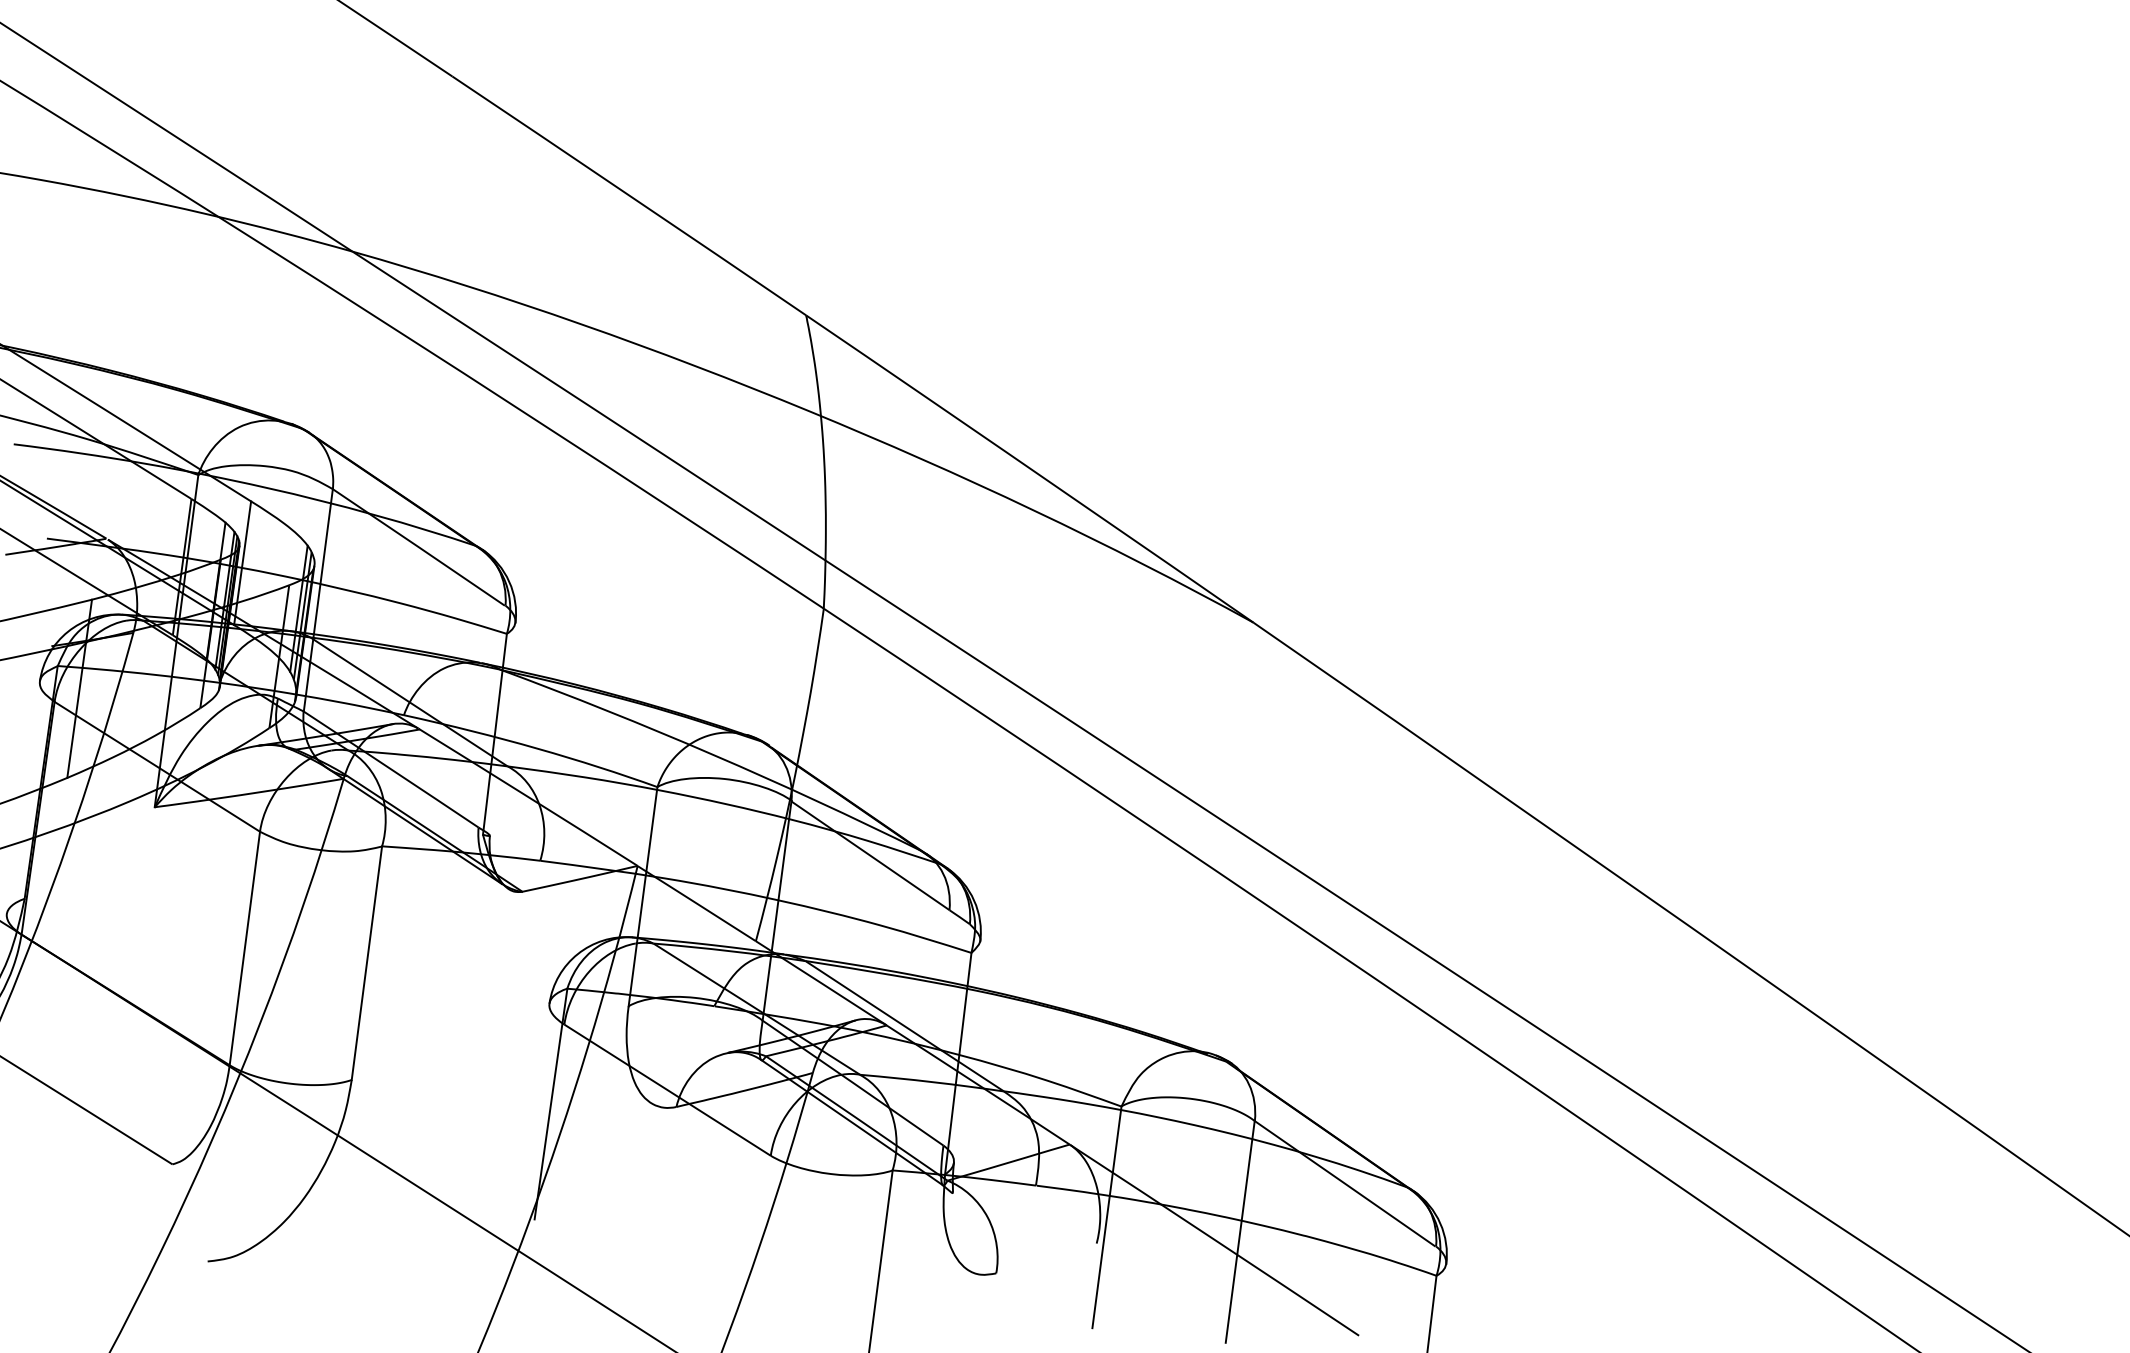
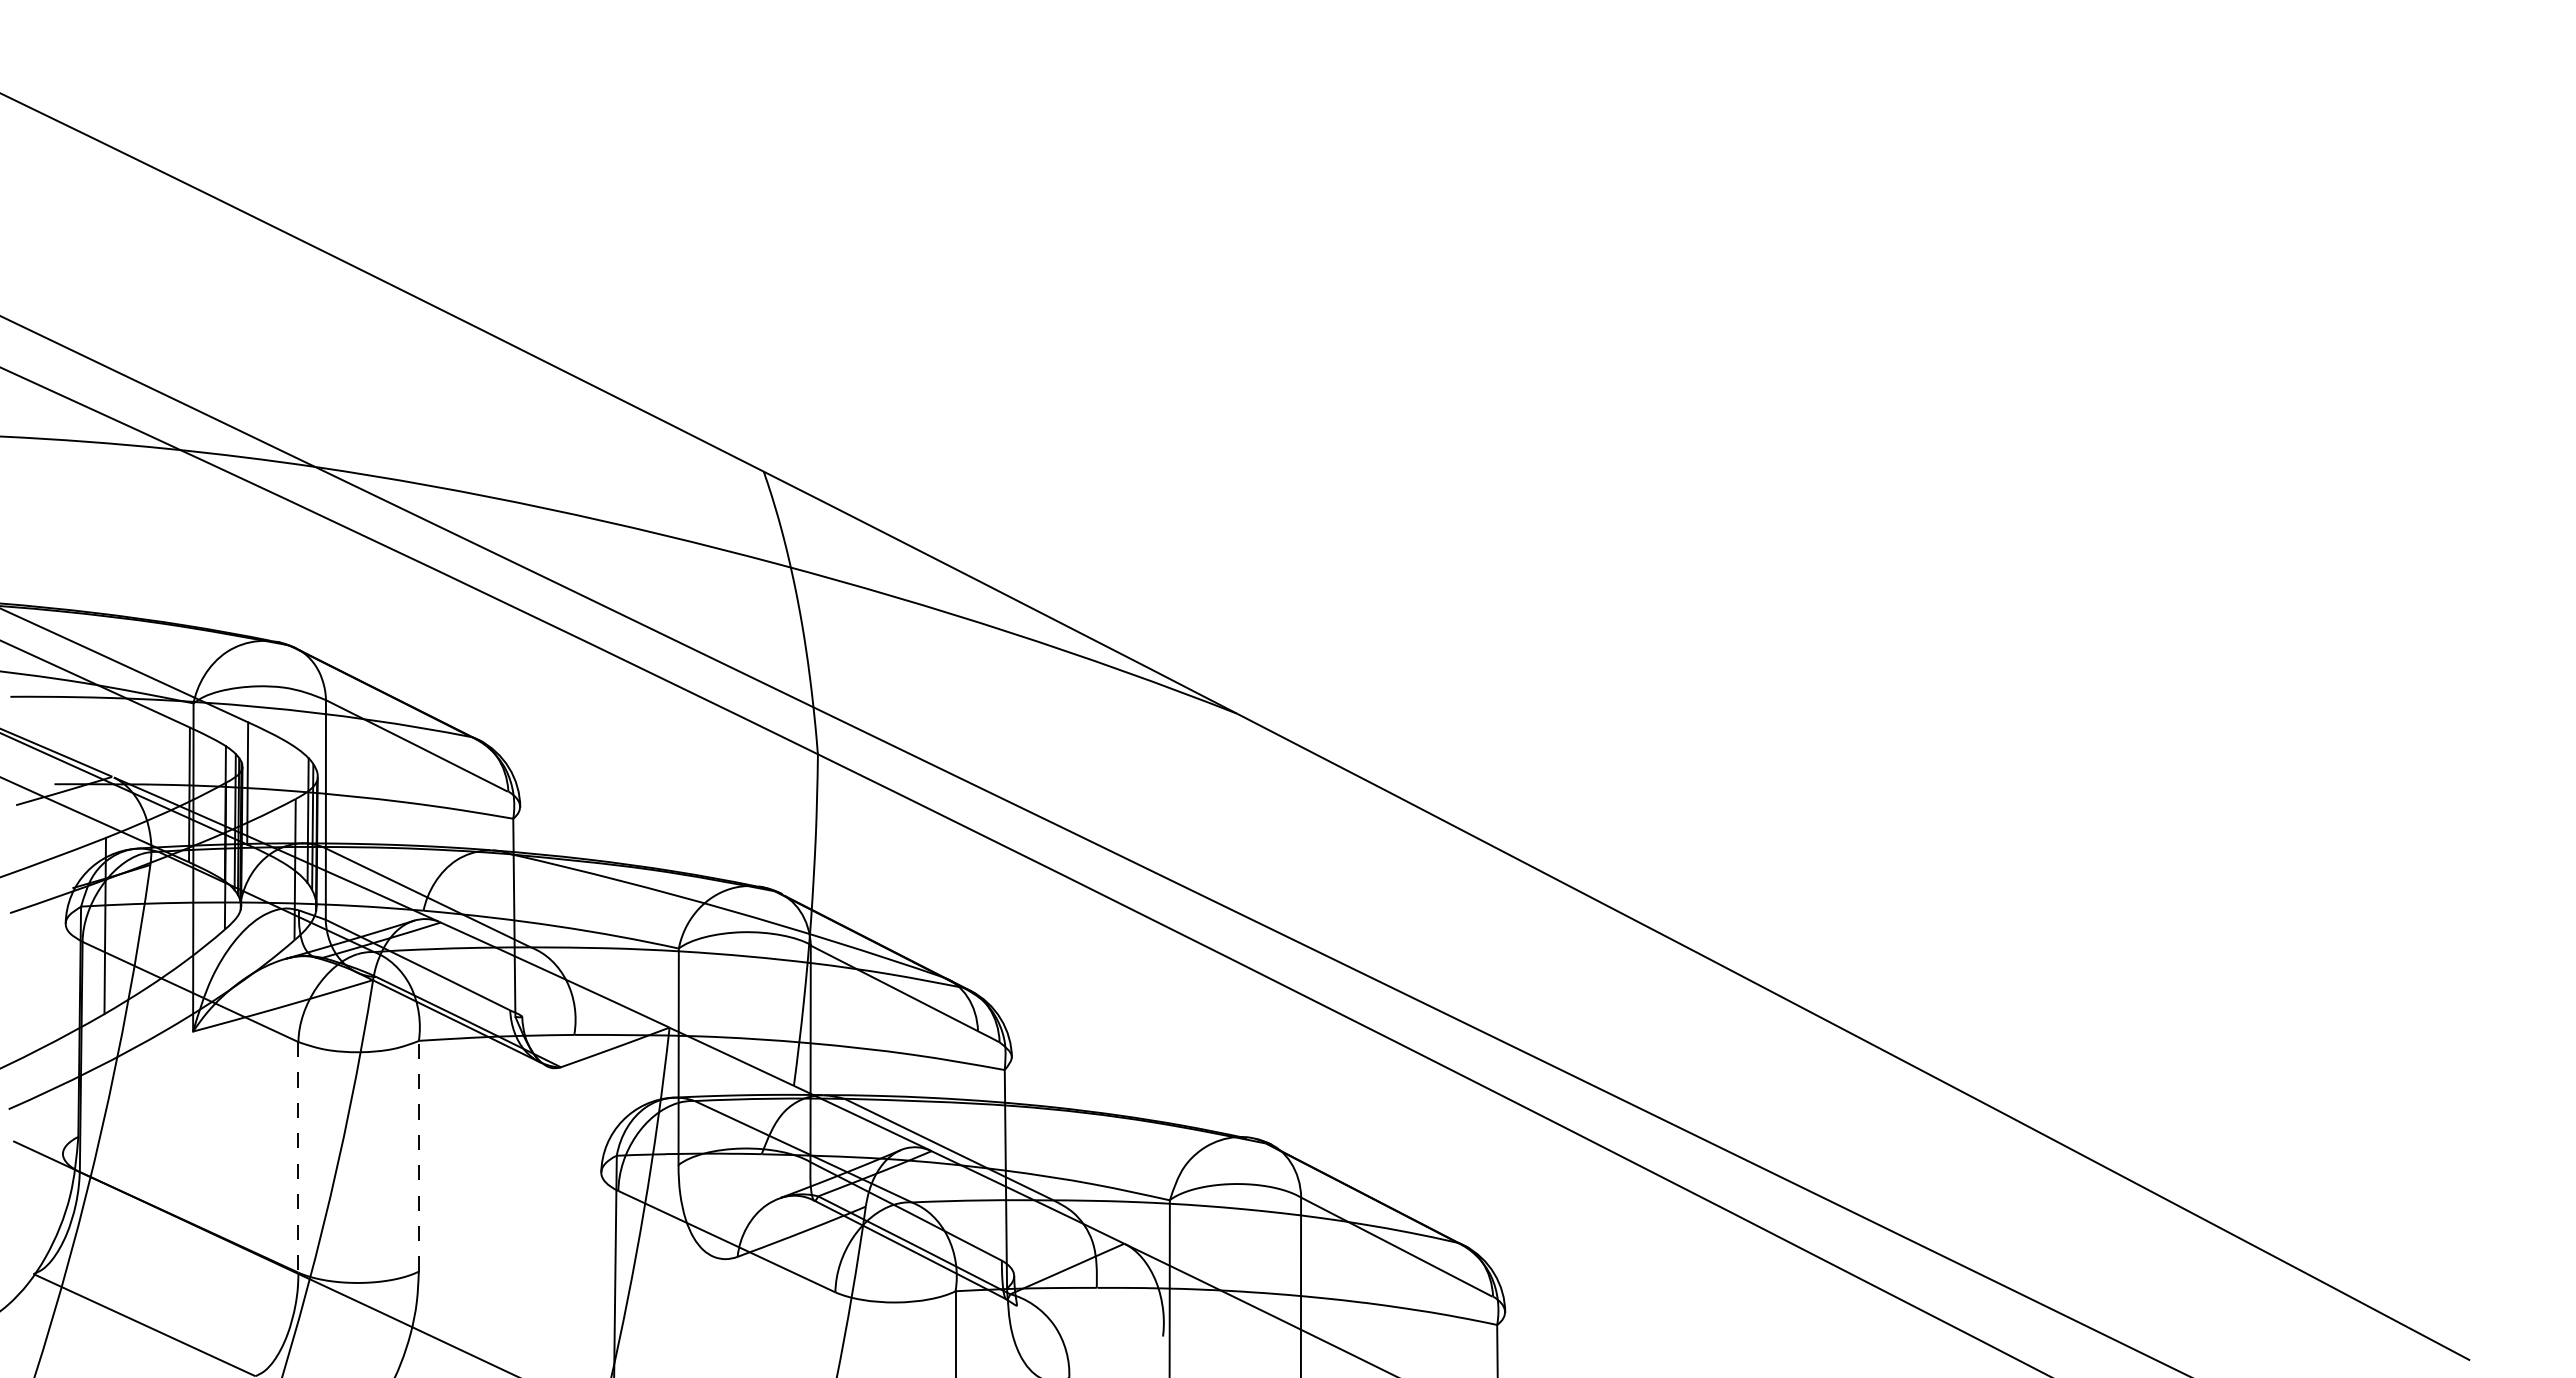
line: (244, 948) -> (298, 1157), solid -> dashed
line: (366, 962) -> (418, 1155), solid -> dashed

